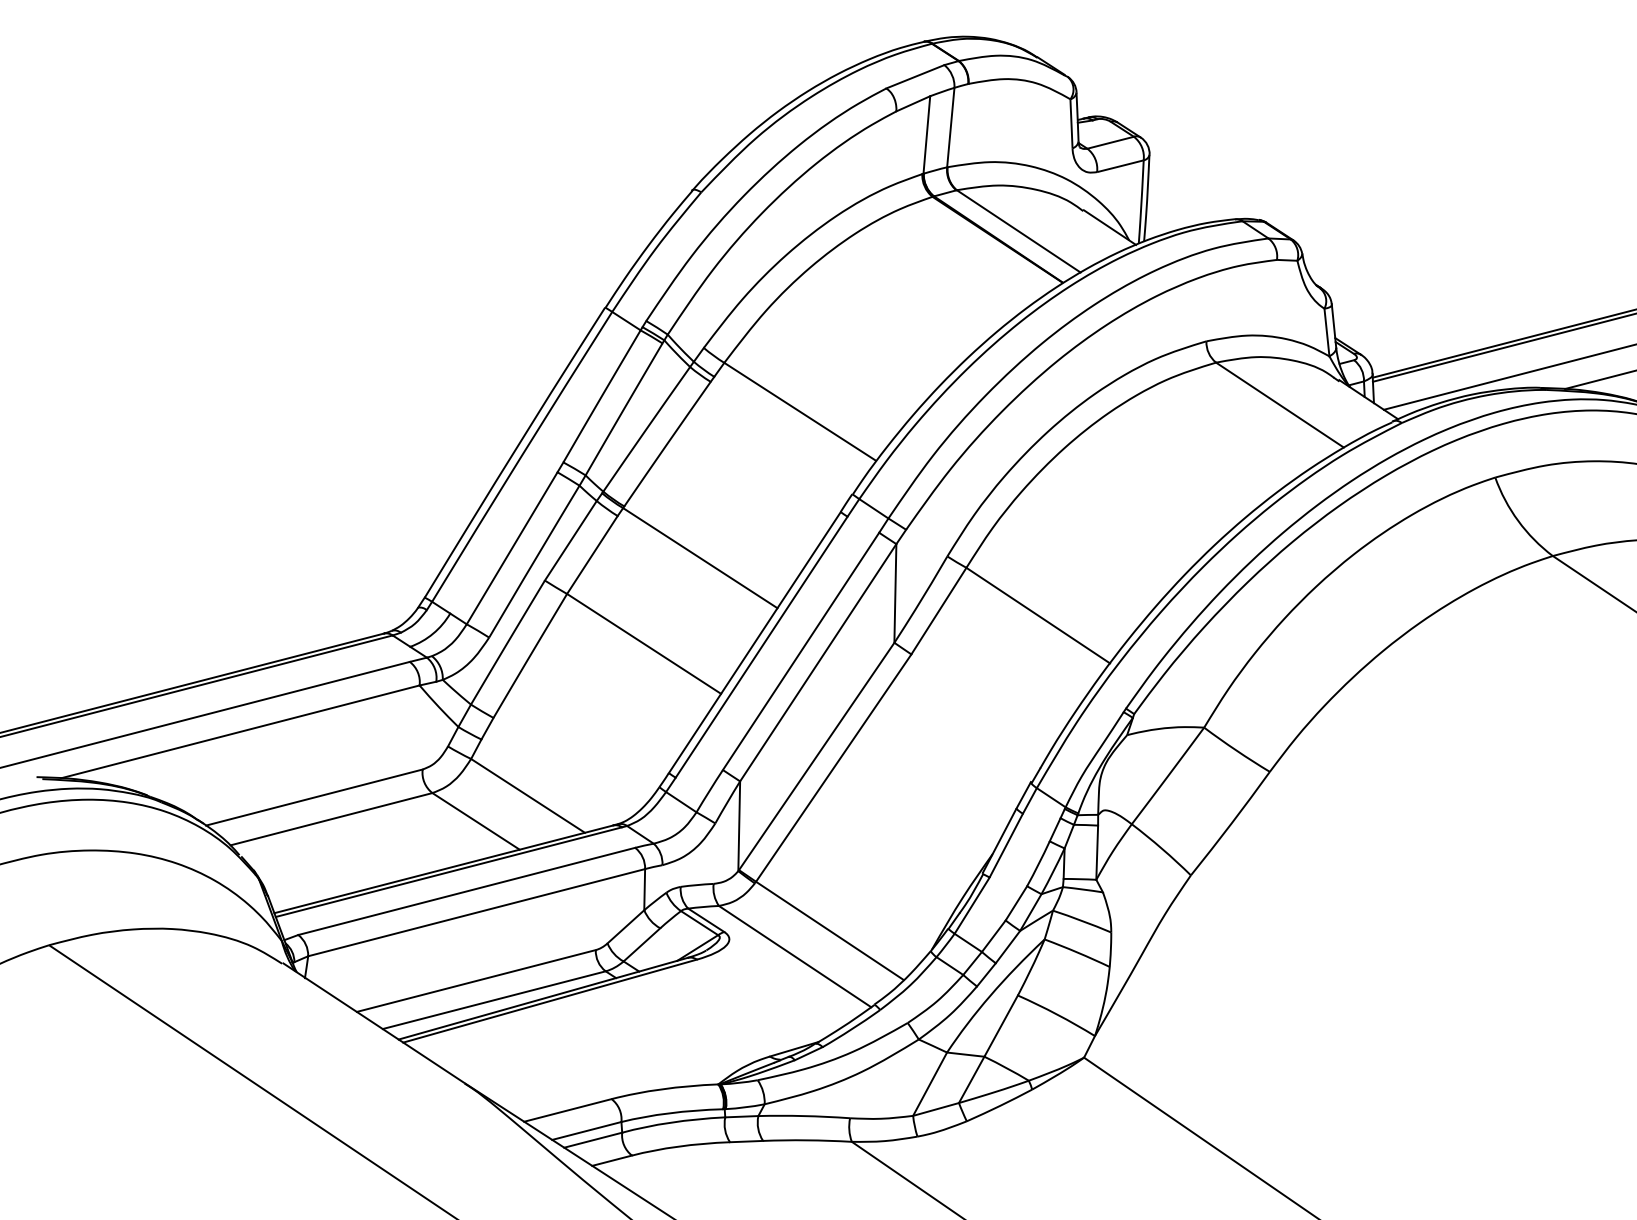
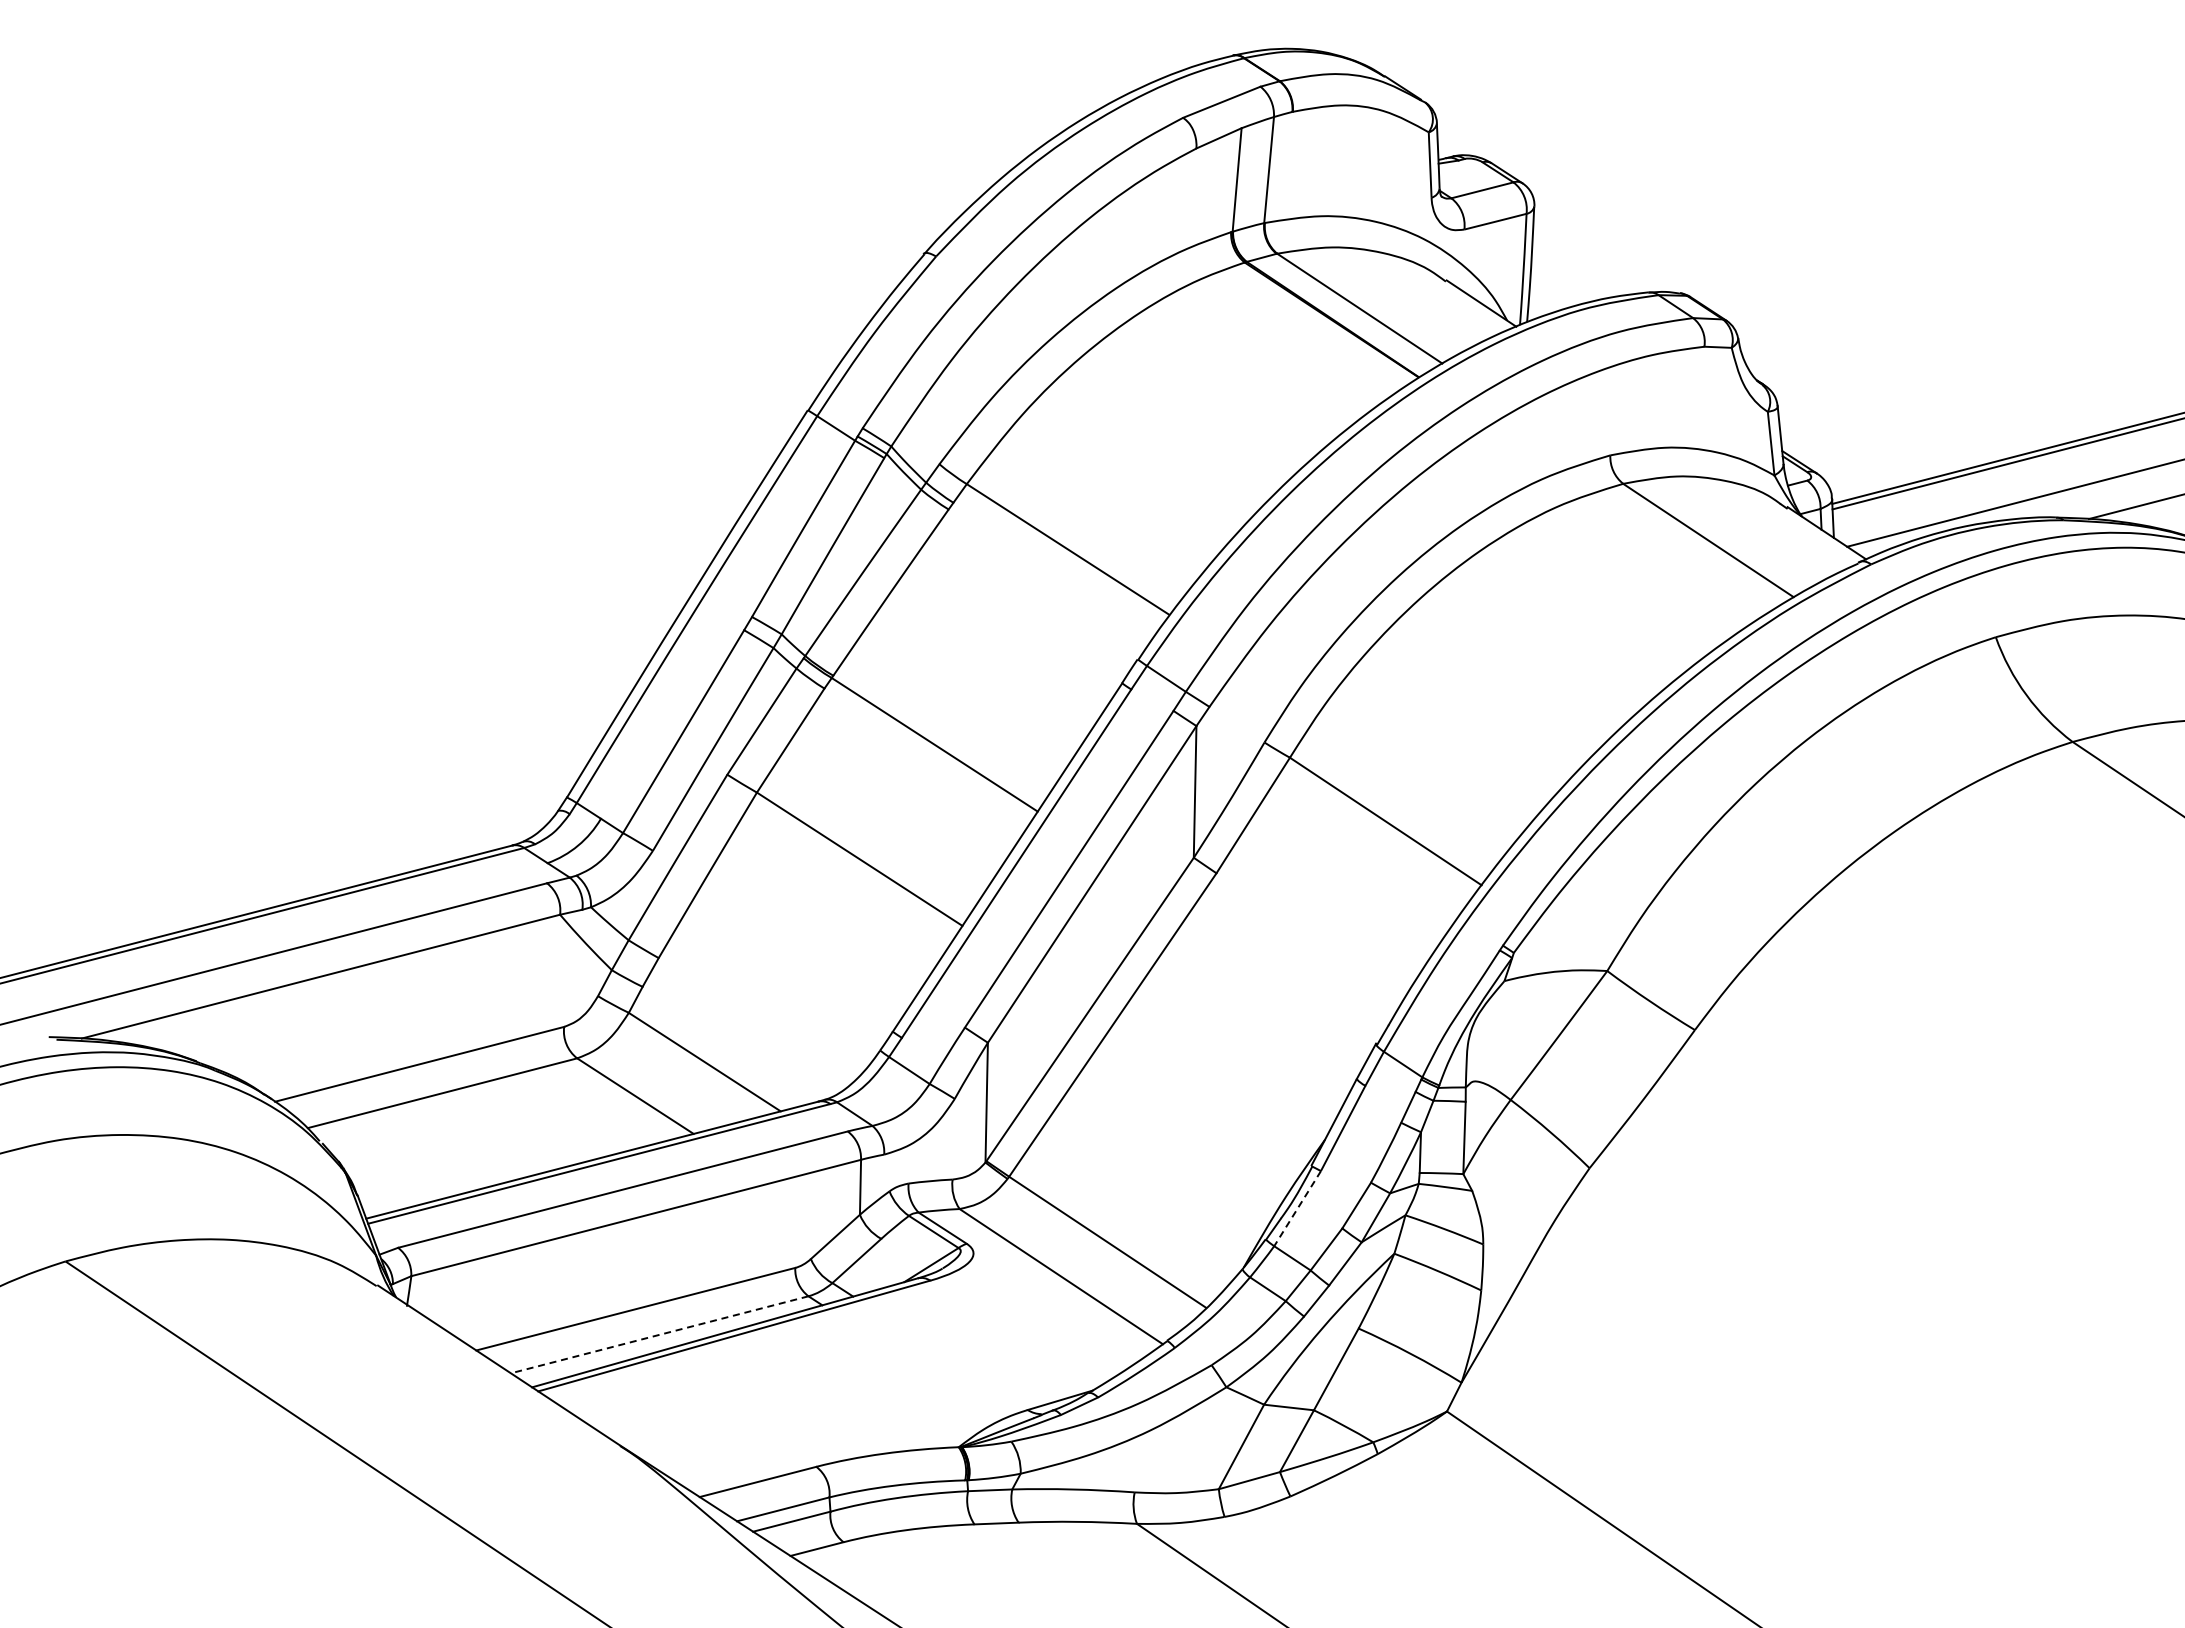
line: (972, 906) -> (1297, 1209), solid -> dashed
line: (494, 999) -> (659, 1334), solid -> dashed

